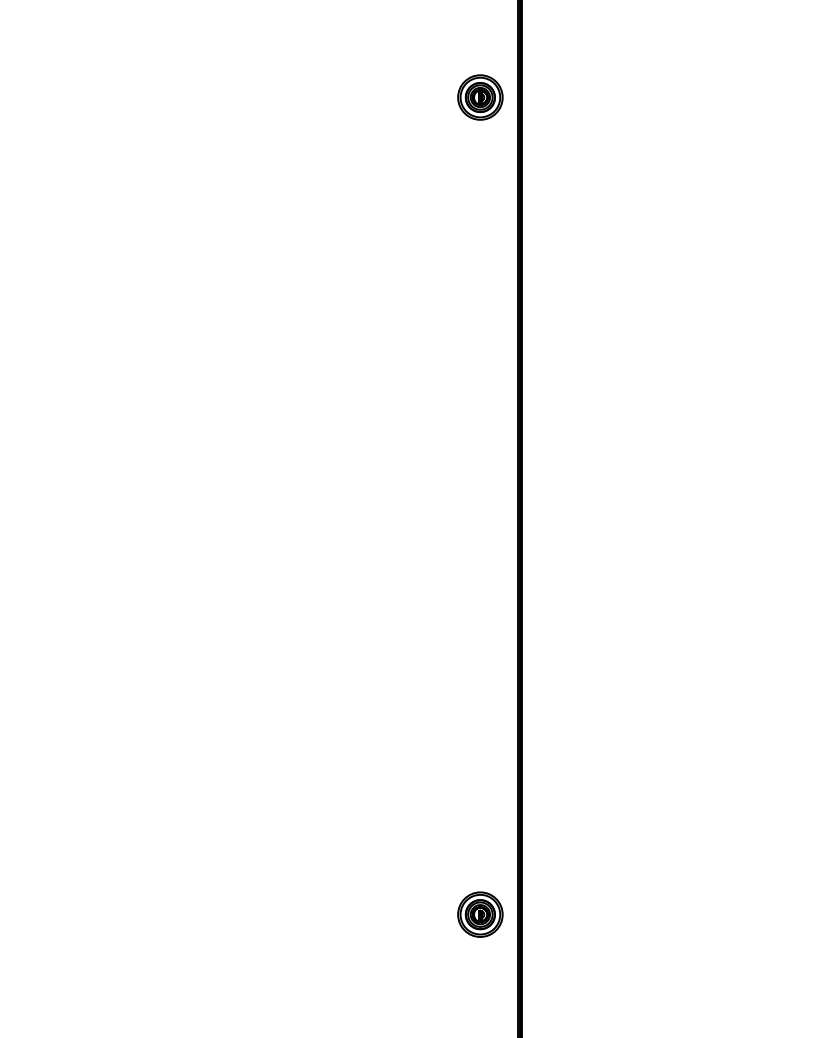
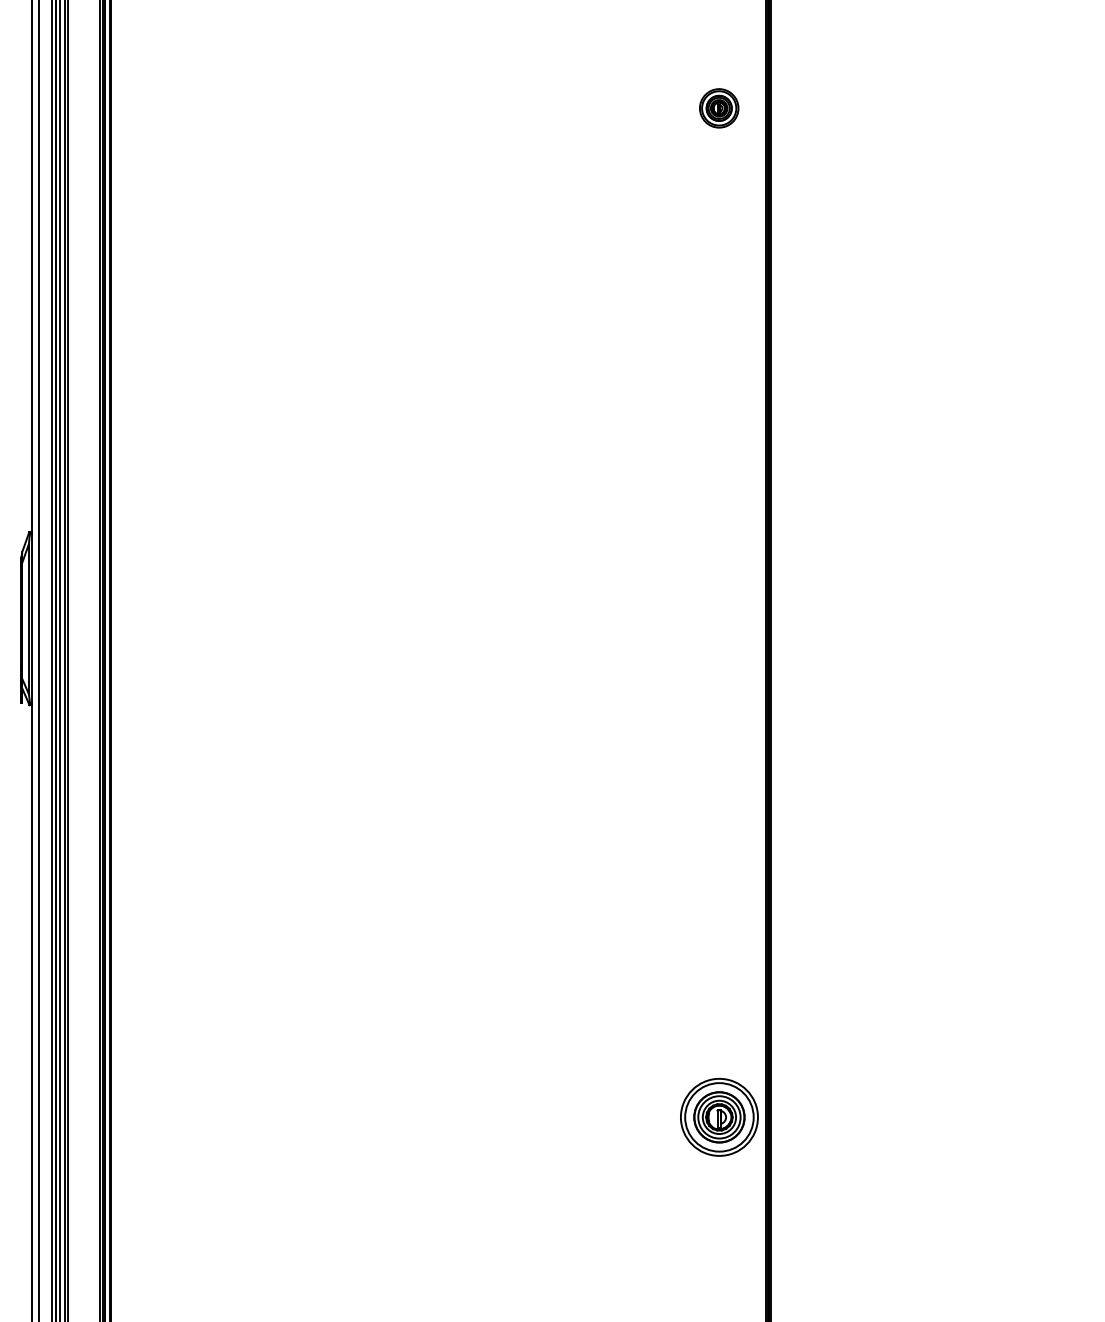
part: (479, 97) -> (718, 108), size x0.7
part: (479, 914) -> (718, 1117), size x1.4

